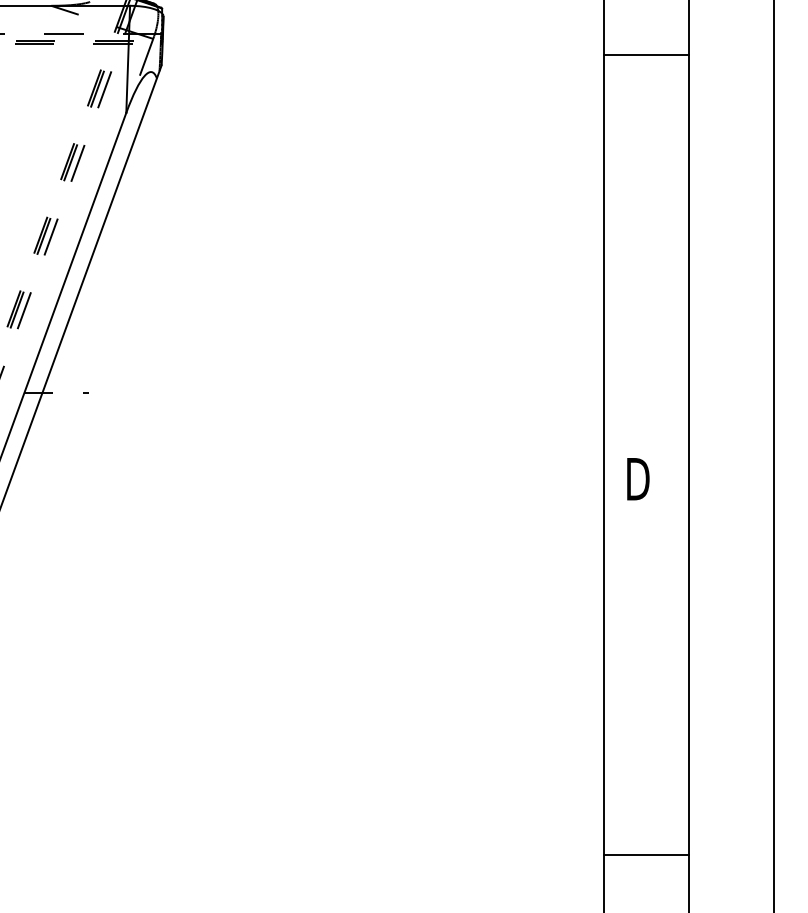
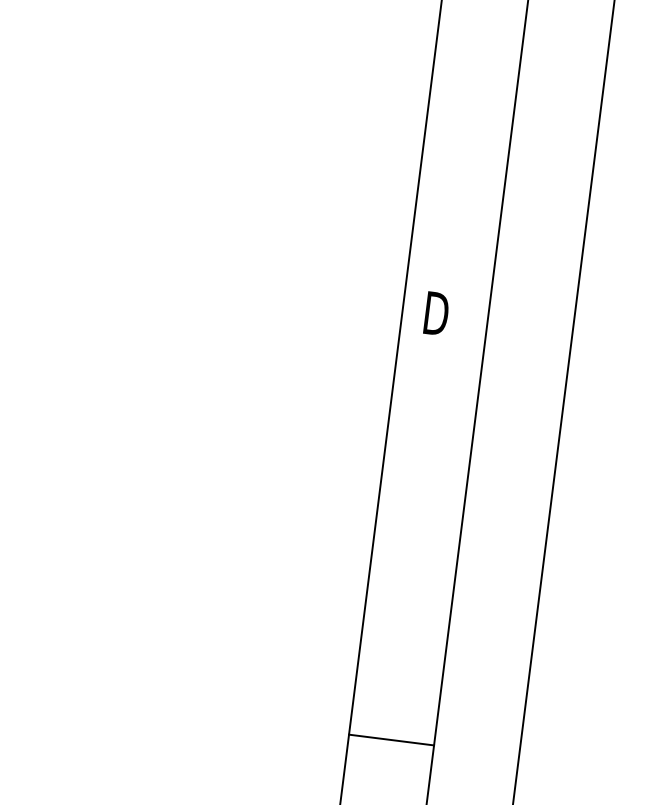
line: (646, 855) -> (391, 740), moved

